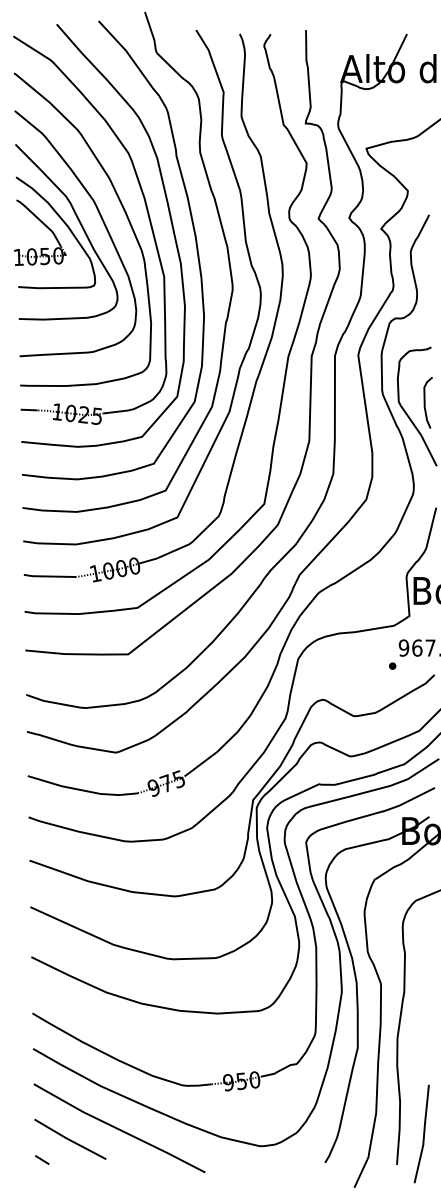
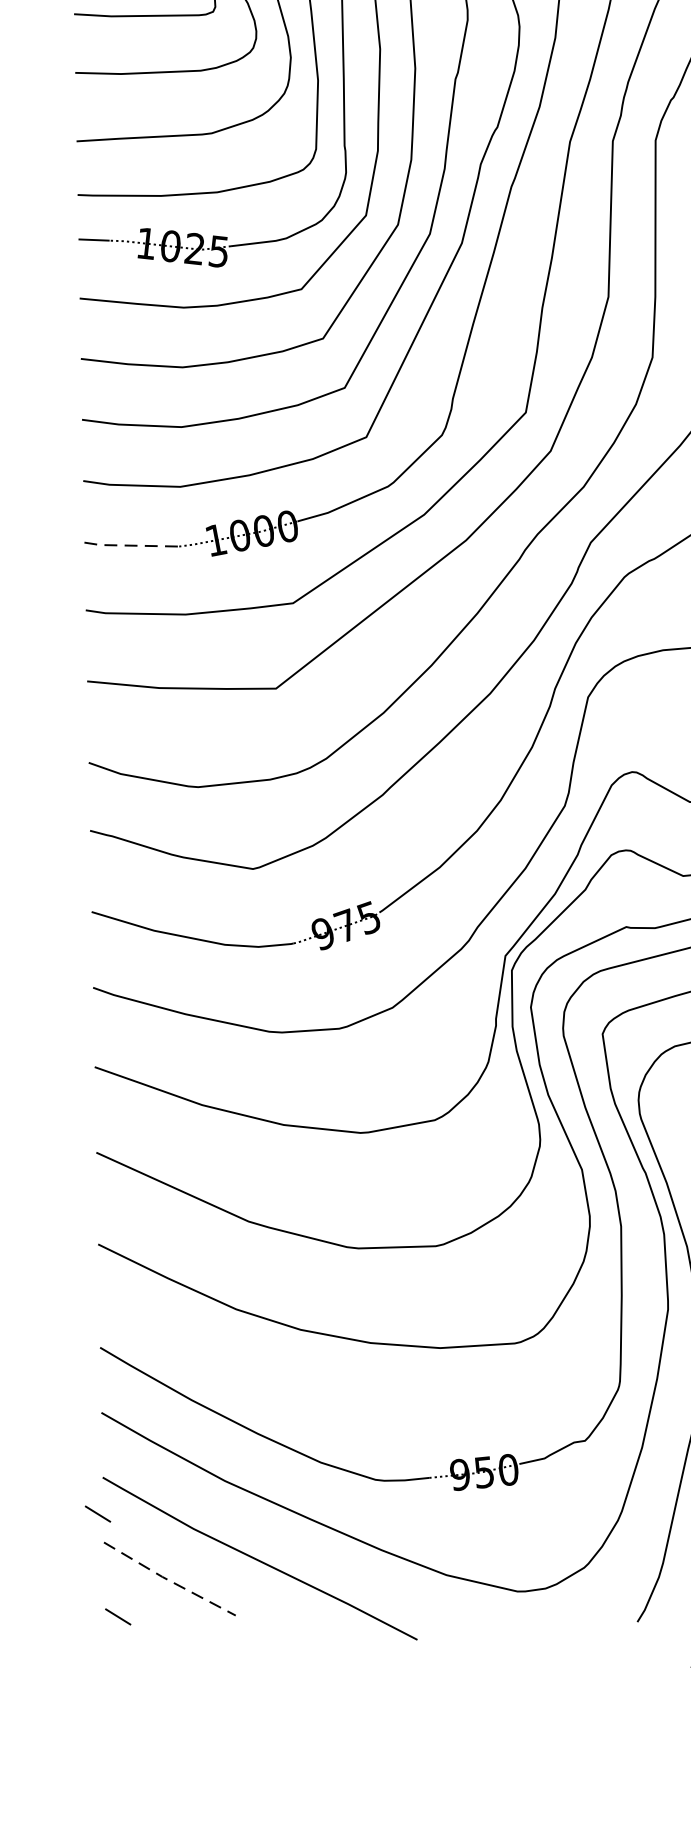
line: (49, 576) -> (131, 545), solid -> dashed
line: (31, 1103) -> (98, 1513), added
line: (69, 1140) -> (168, 1581), solid -> dashed

